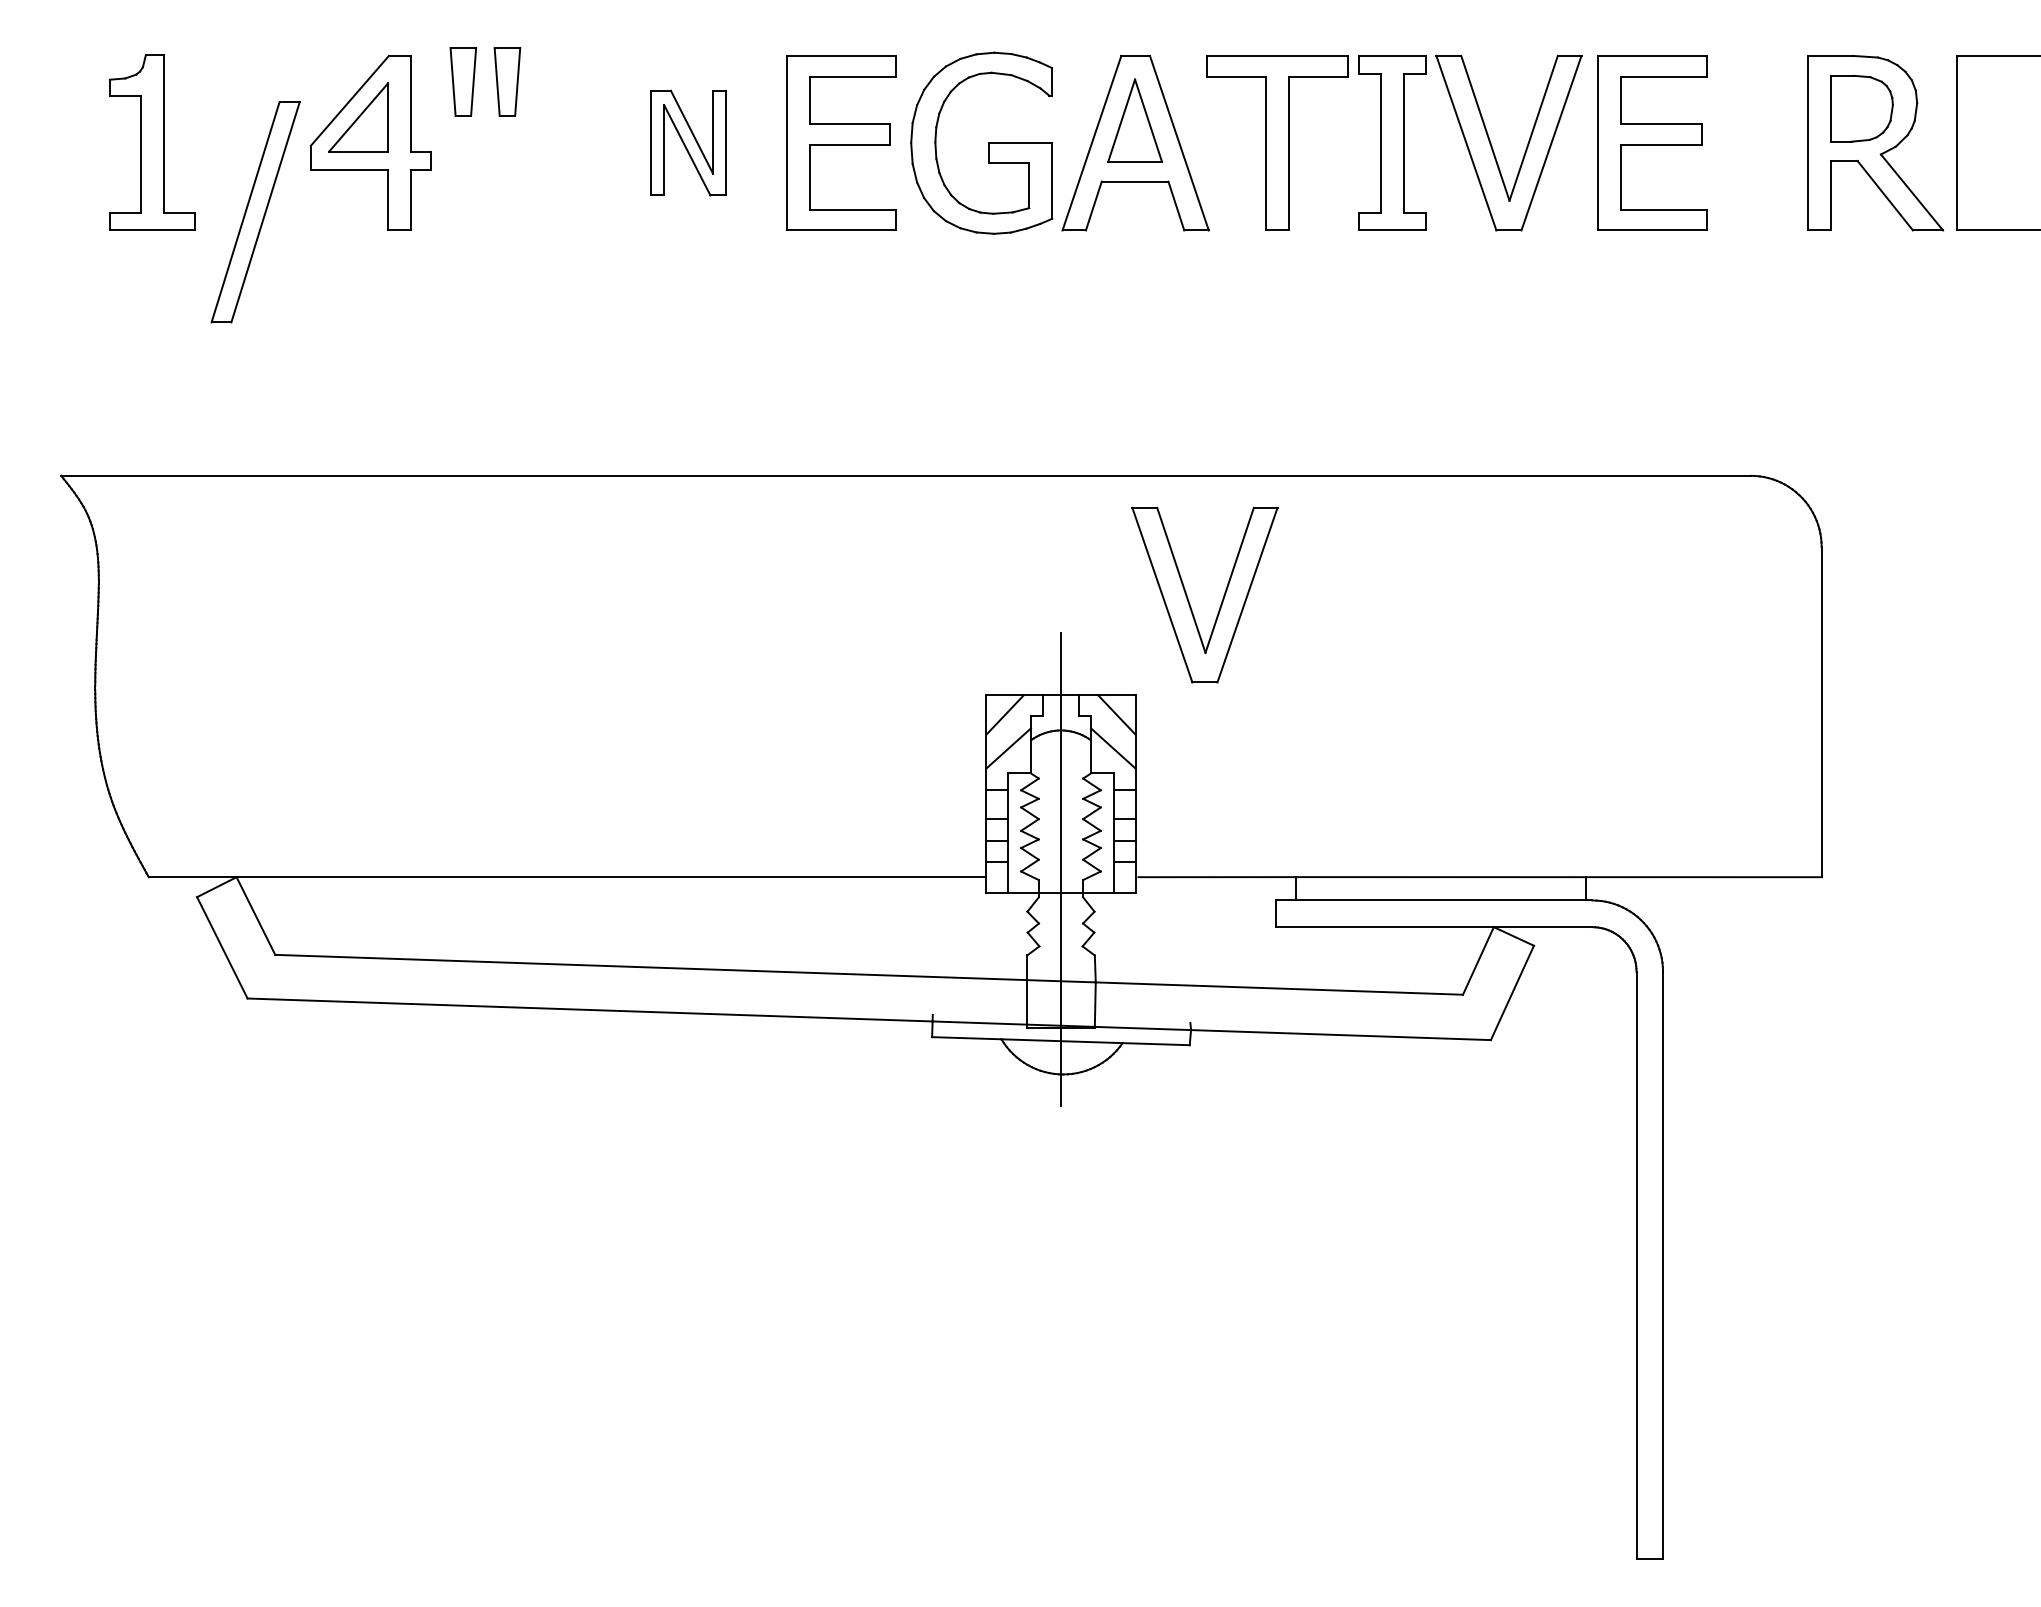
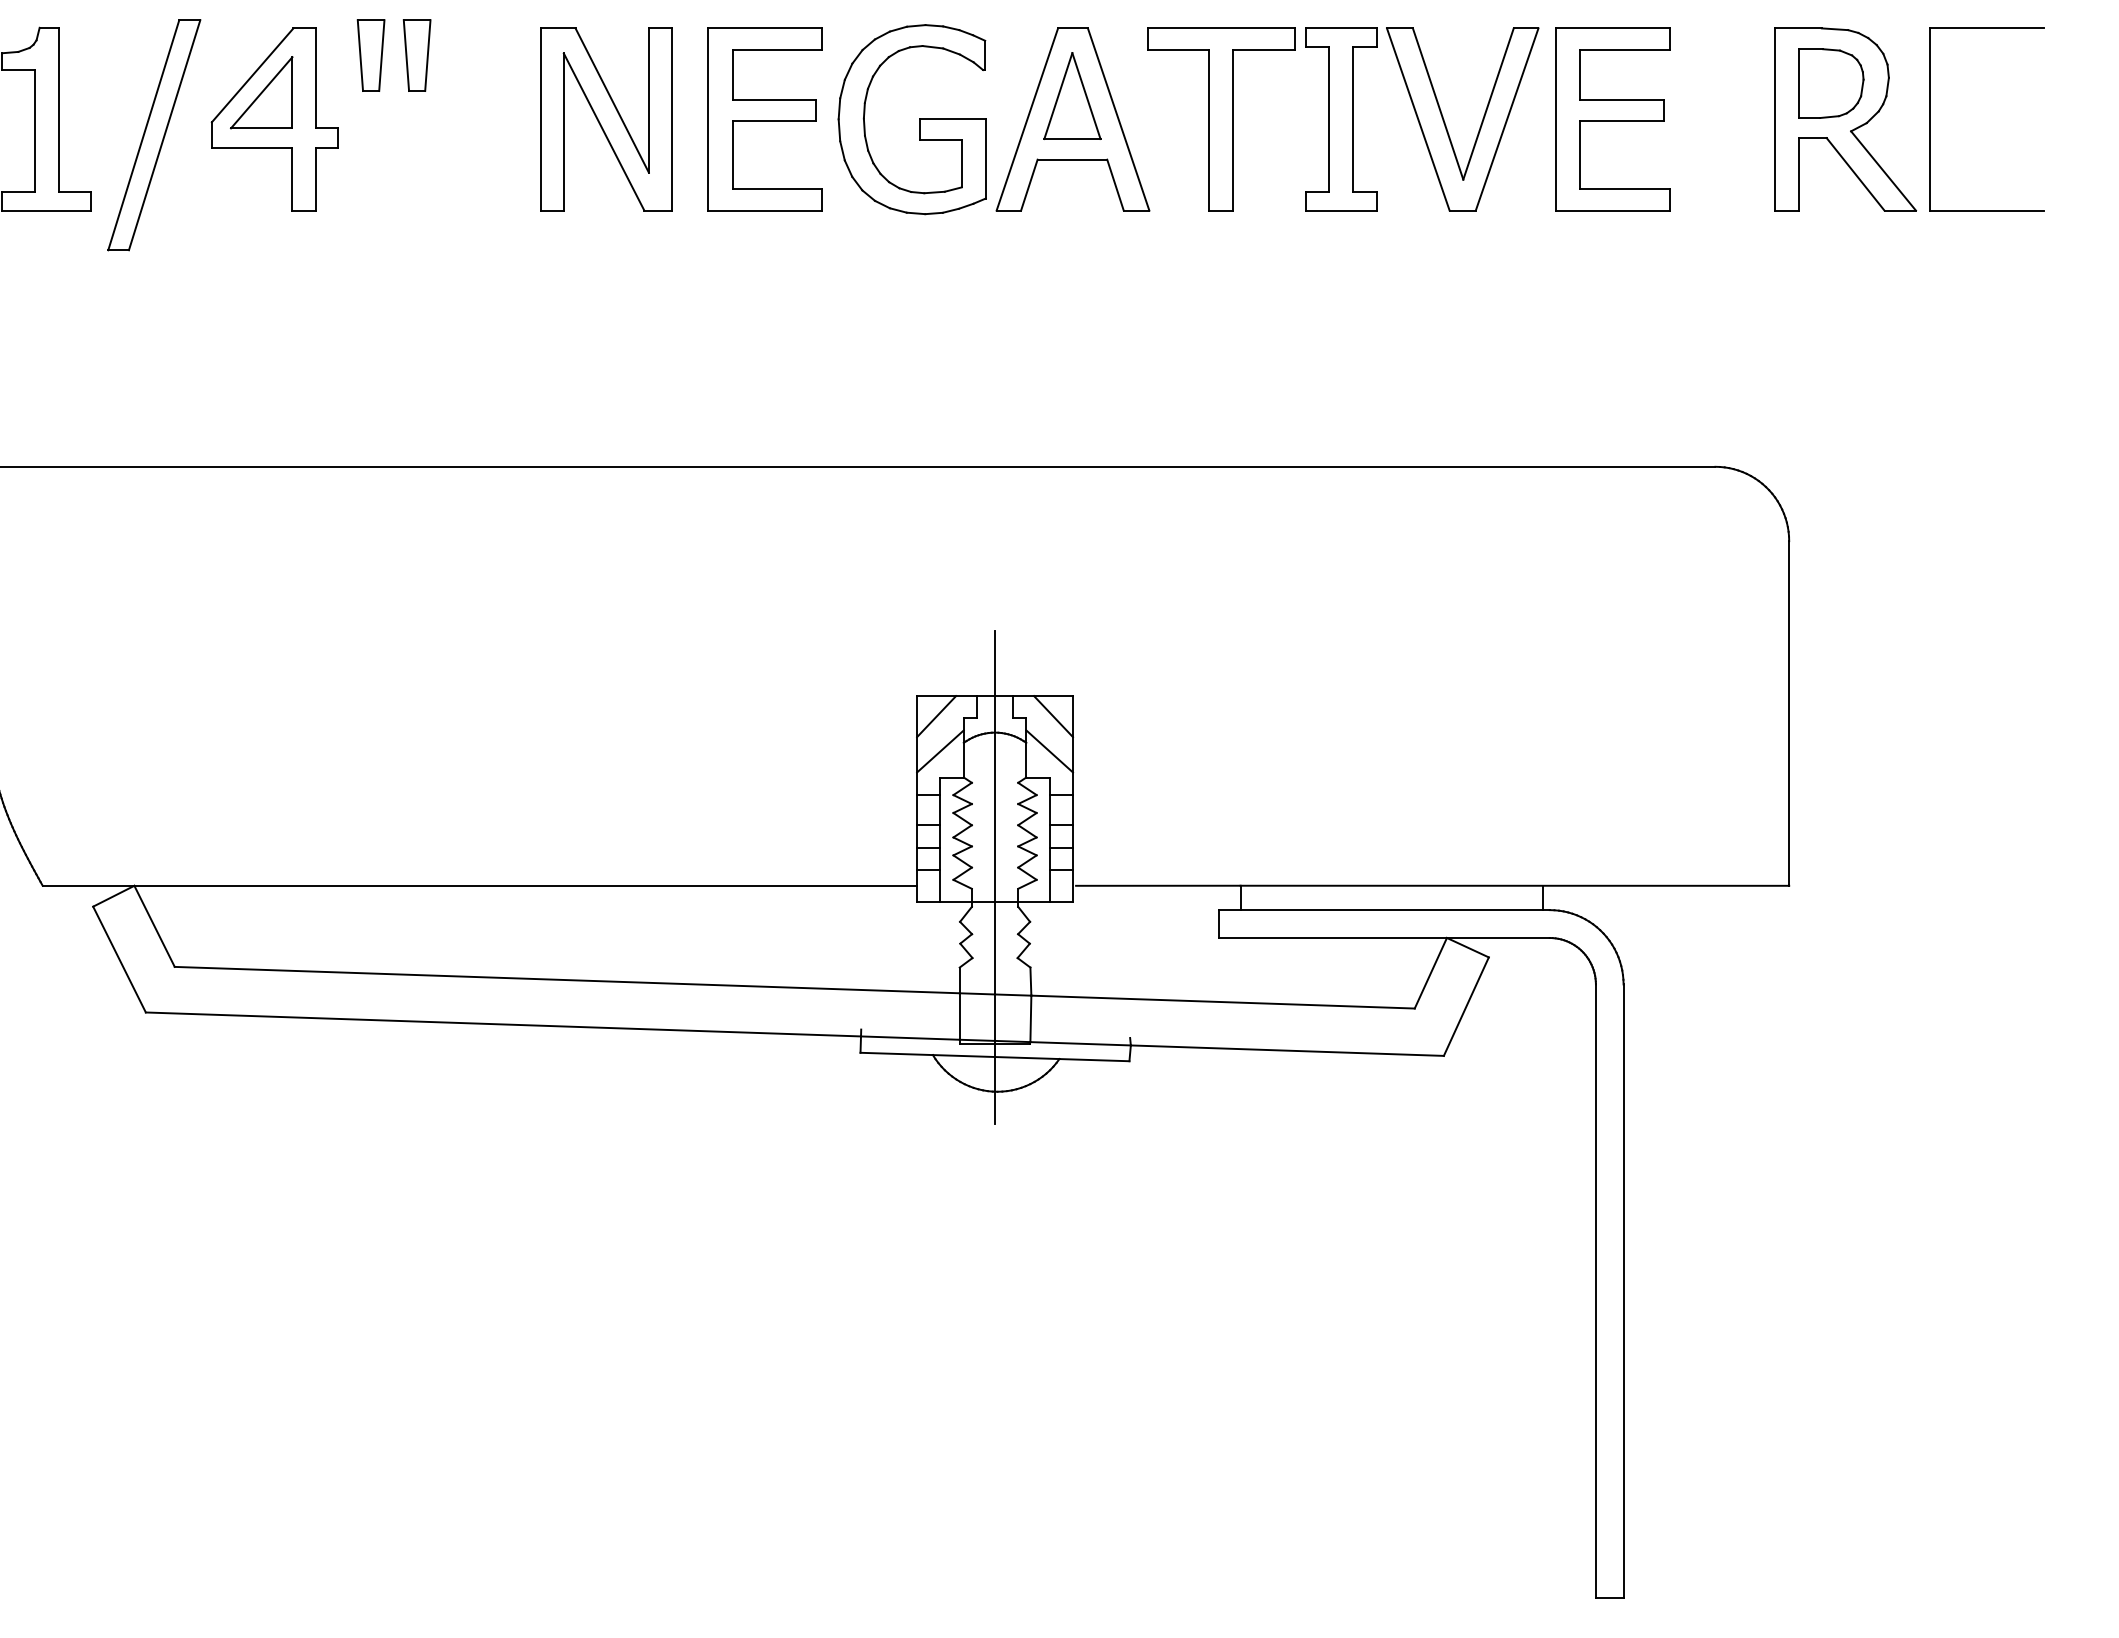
part: (688, 142) -> (606, 118), size x1.67
part: (255, 212) -> (154, 135), moved
part: (1189, 600) -> (1129, 596), removed

